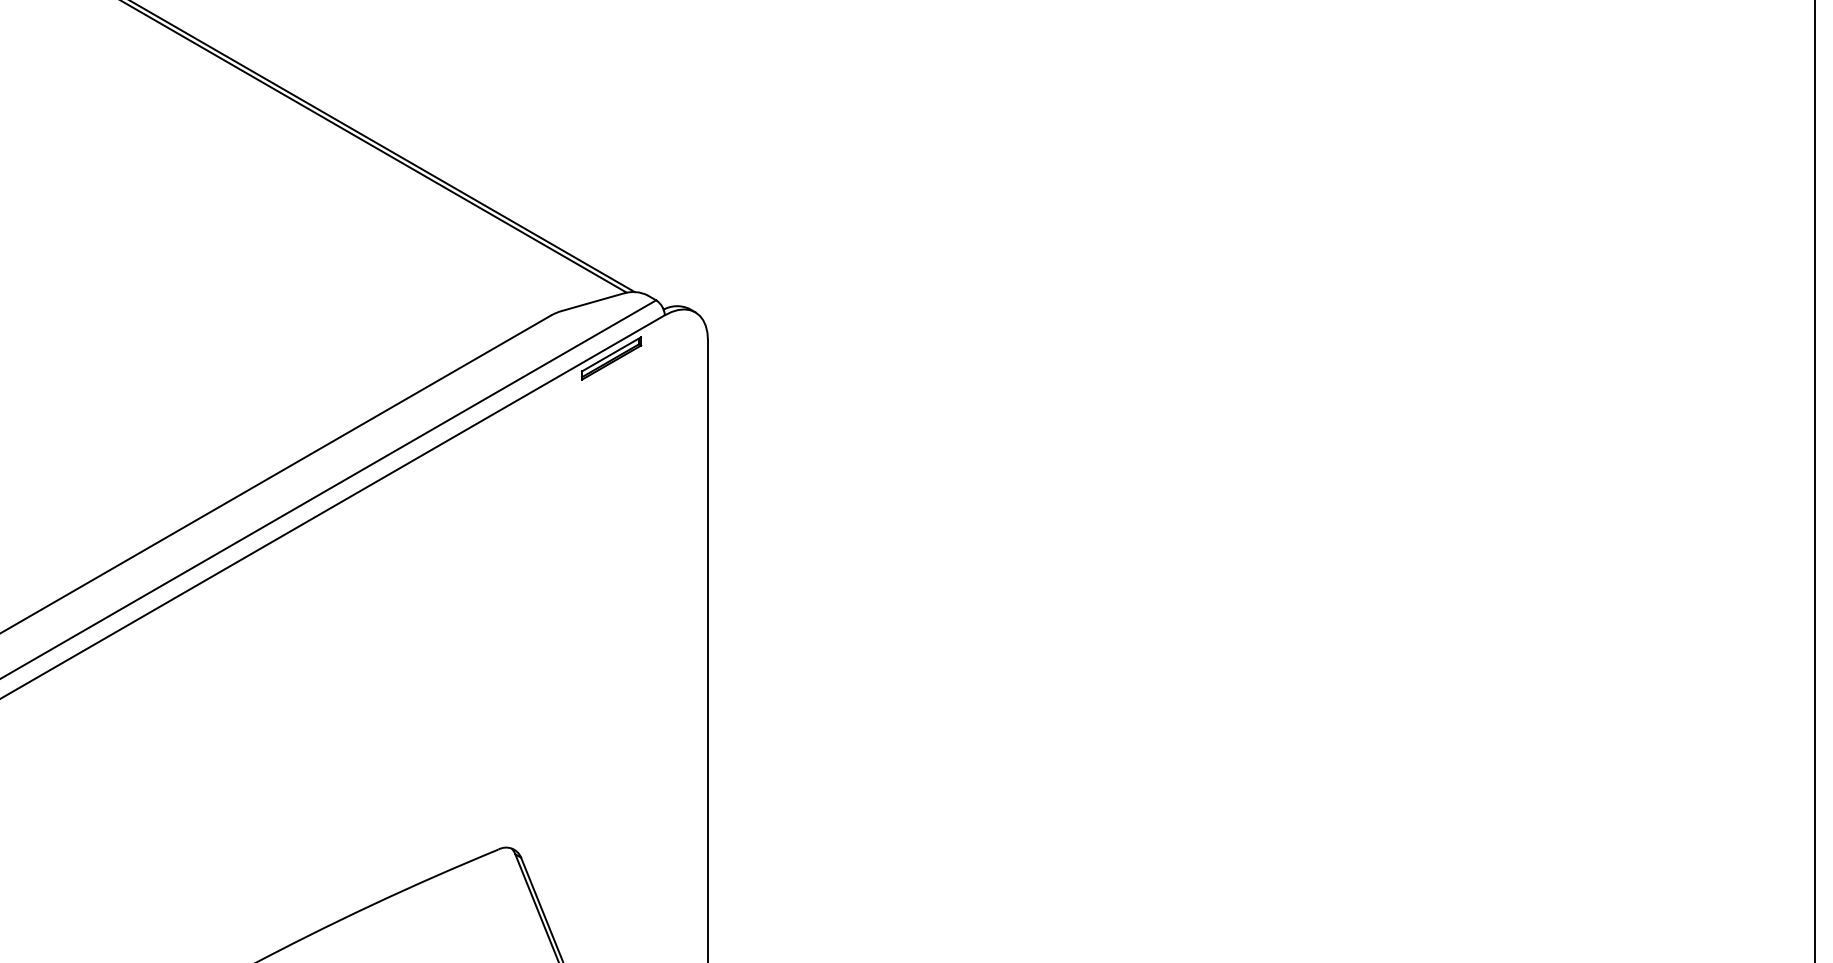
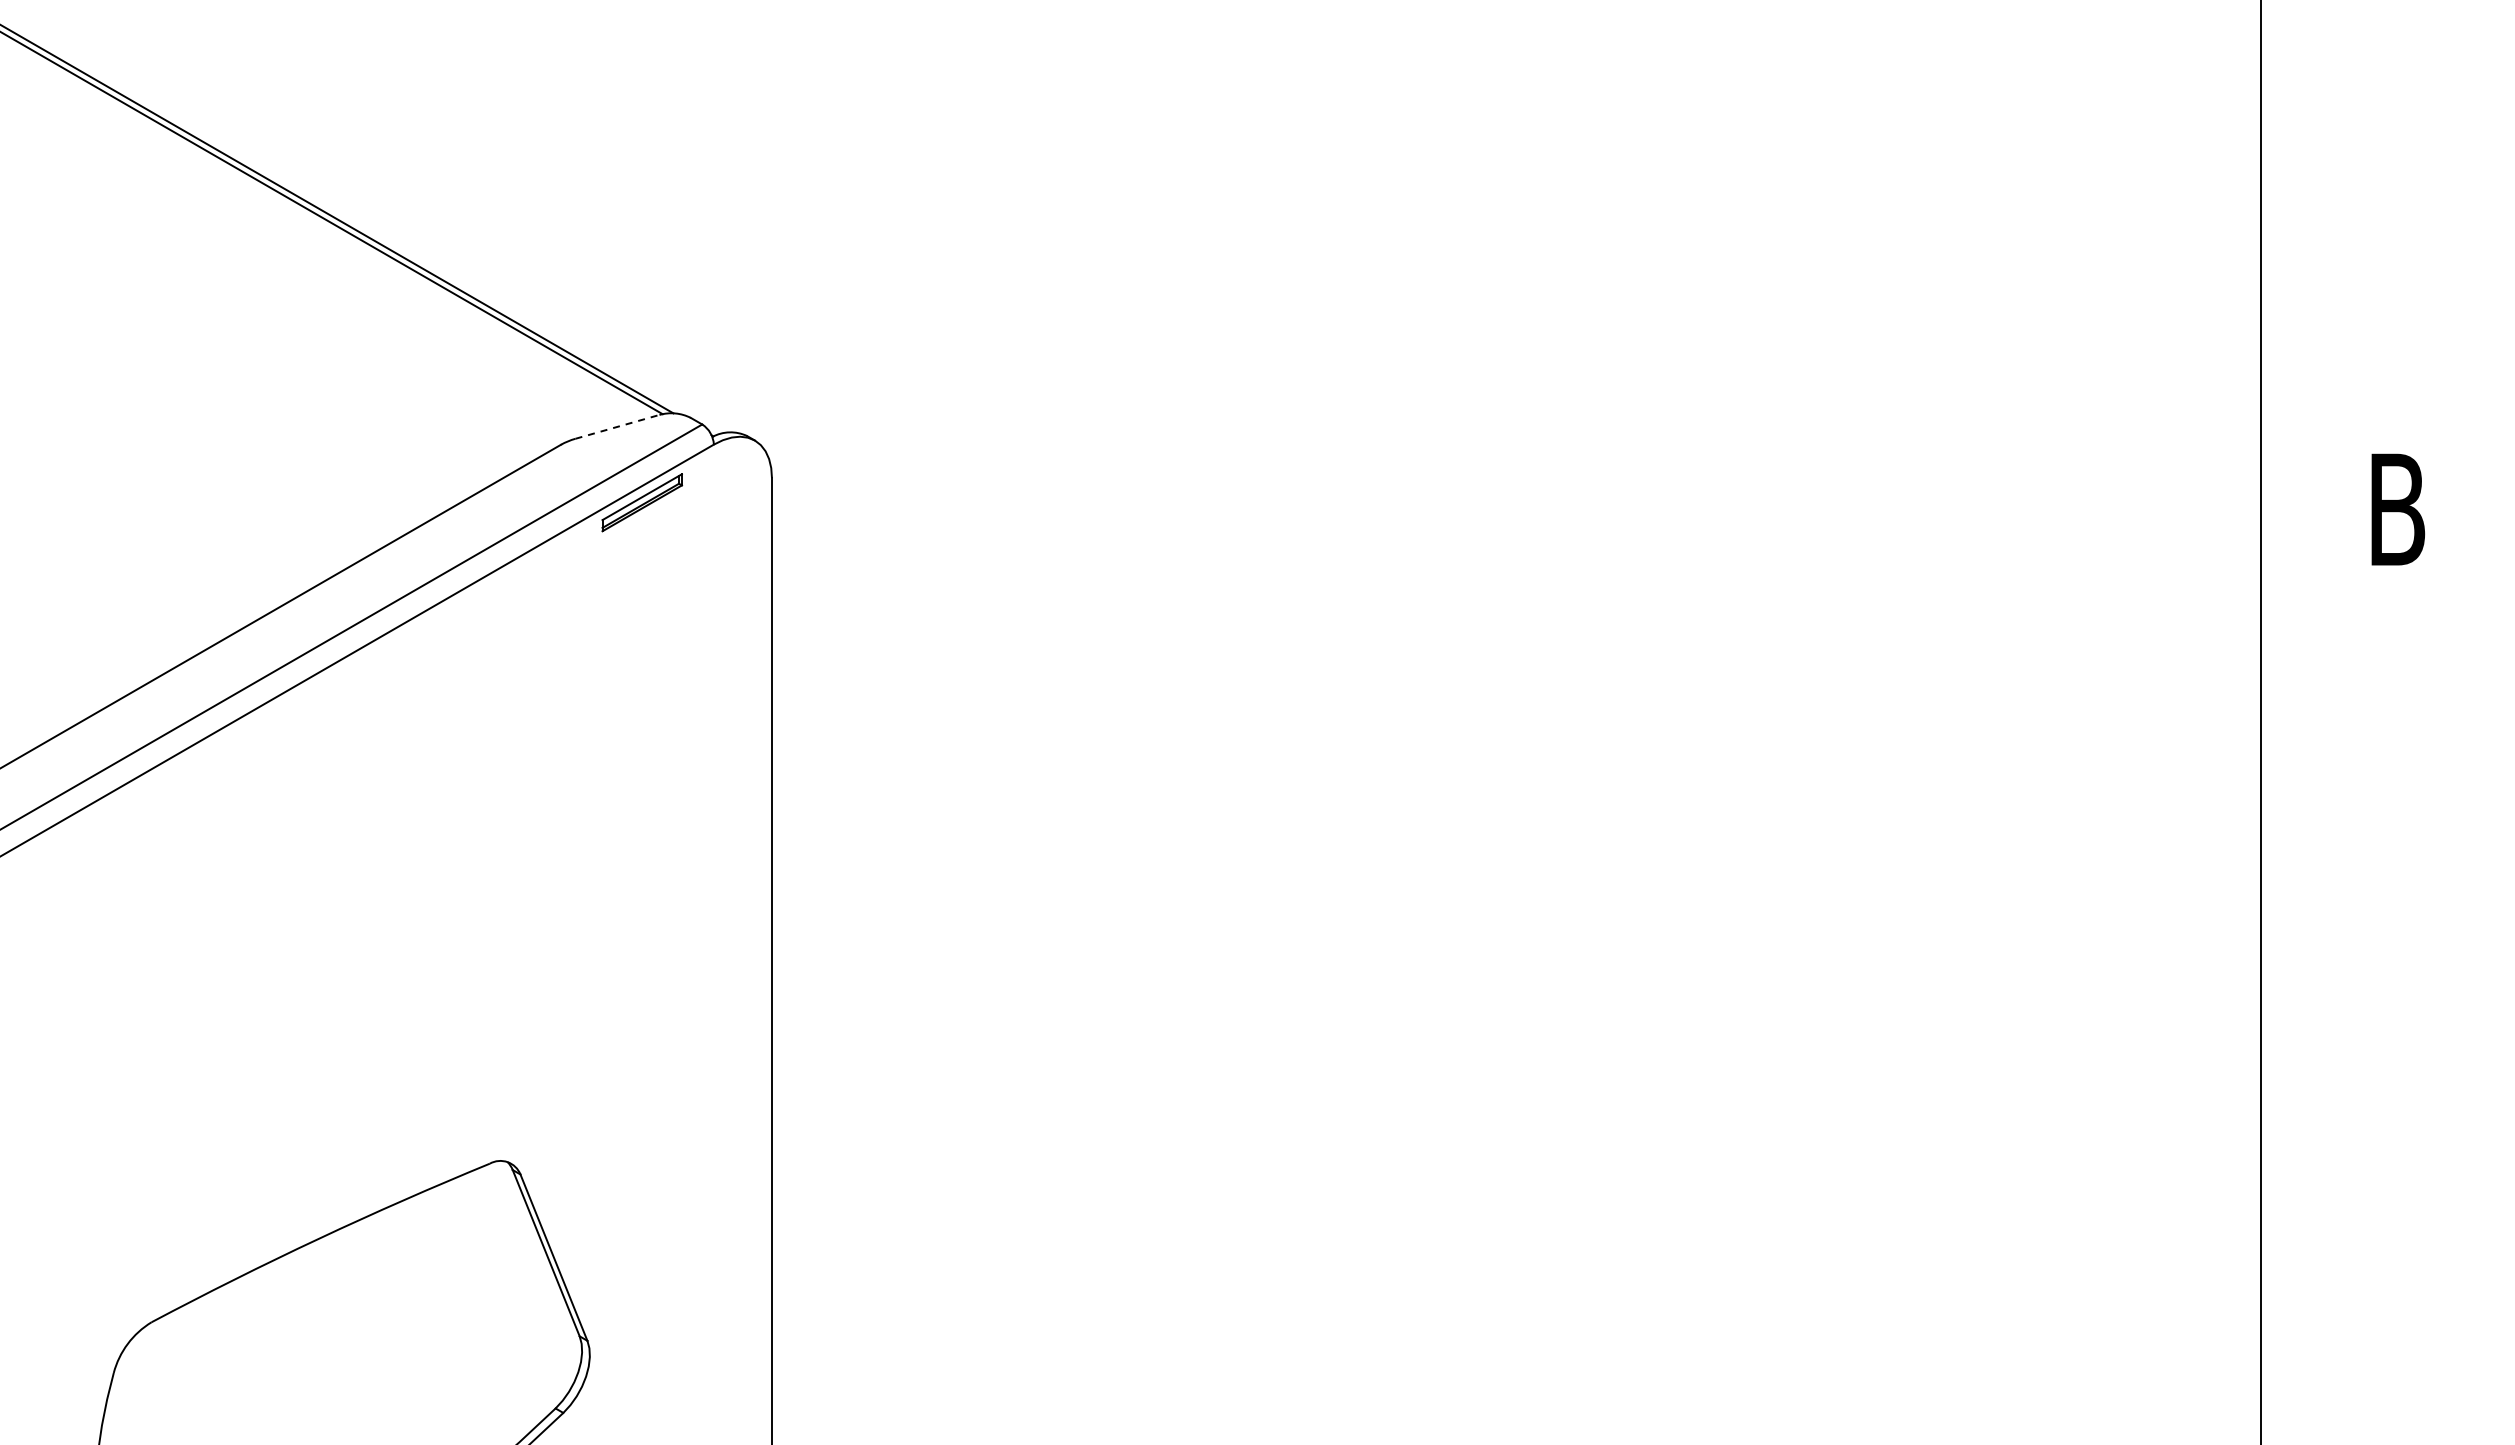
line: (593, 301) -> (617, 426), solid -> dashed

